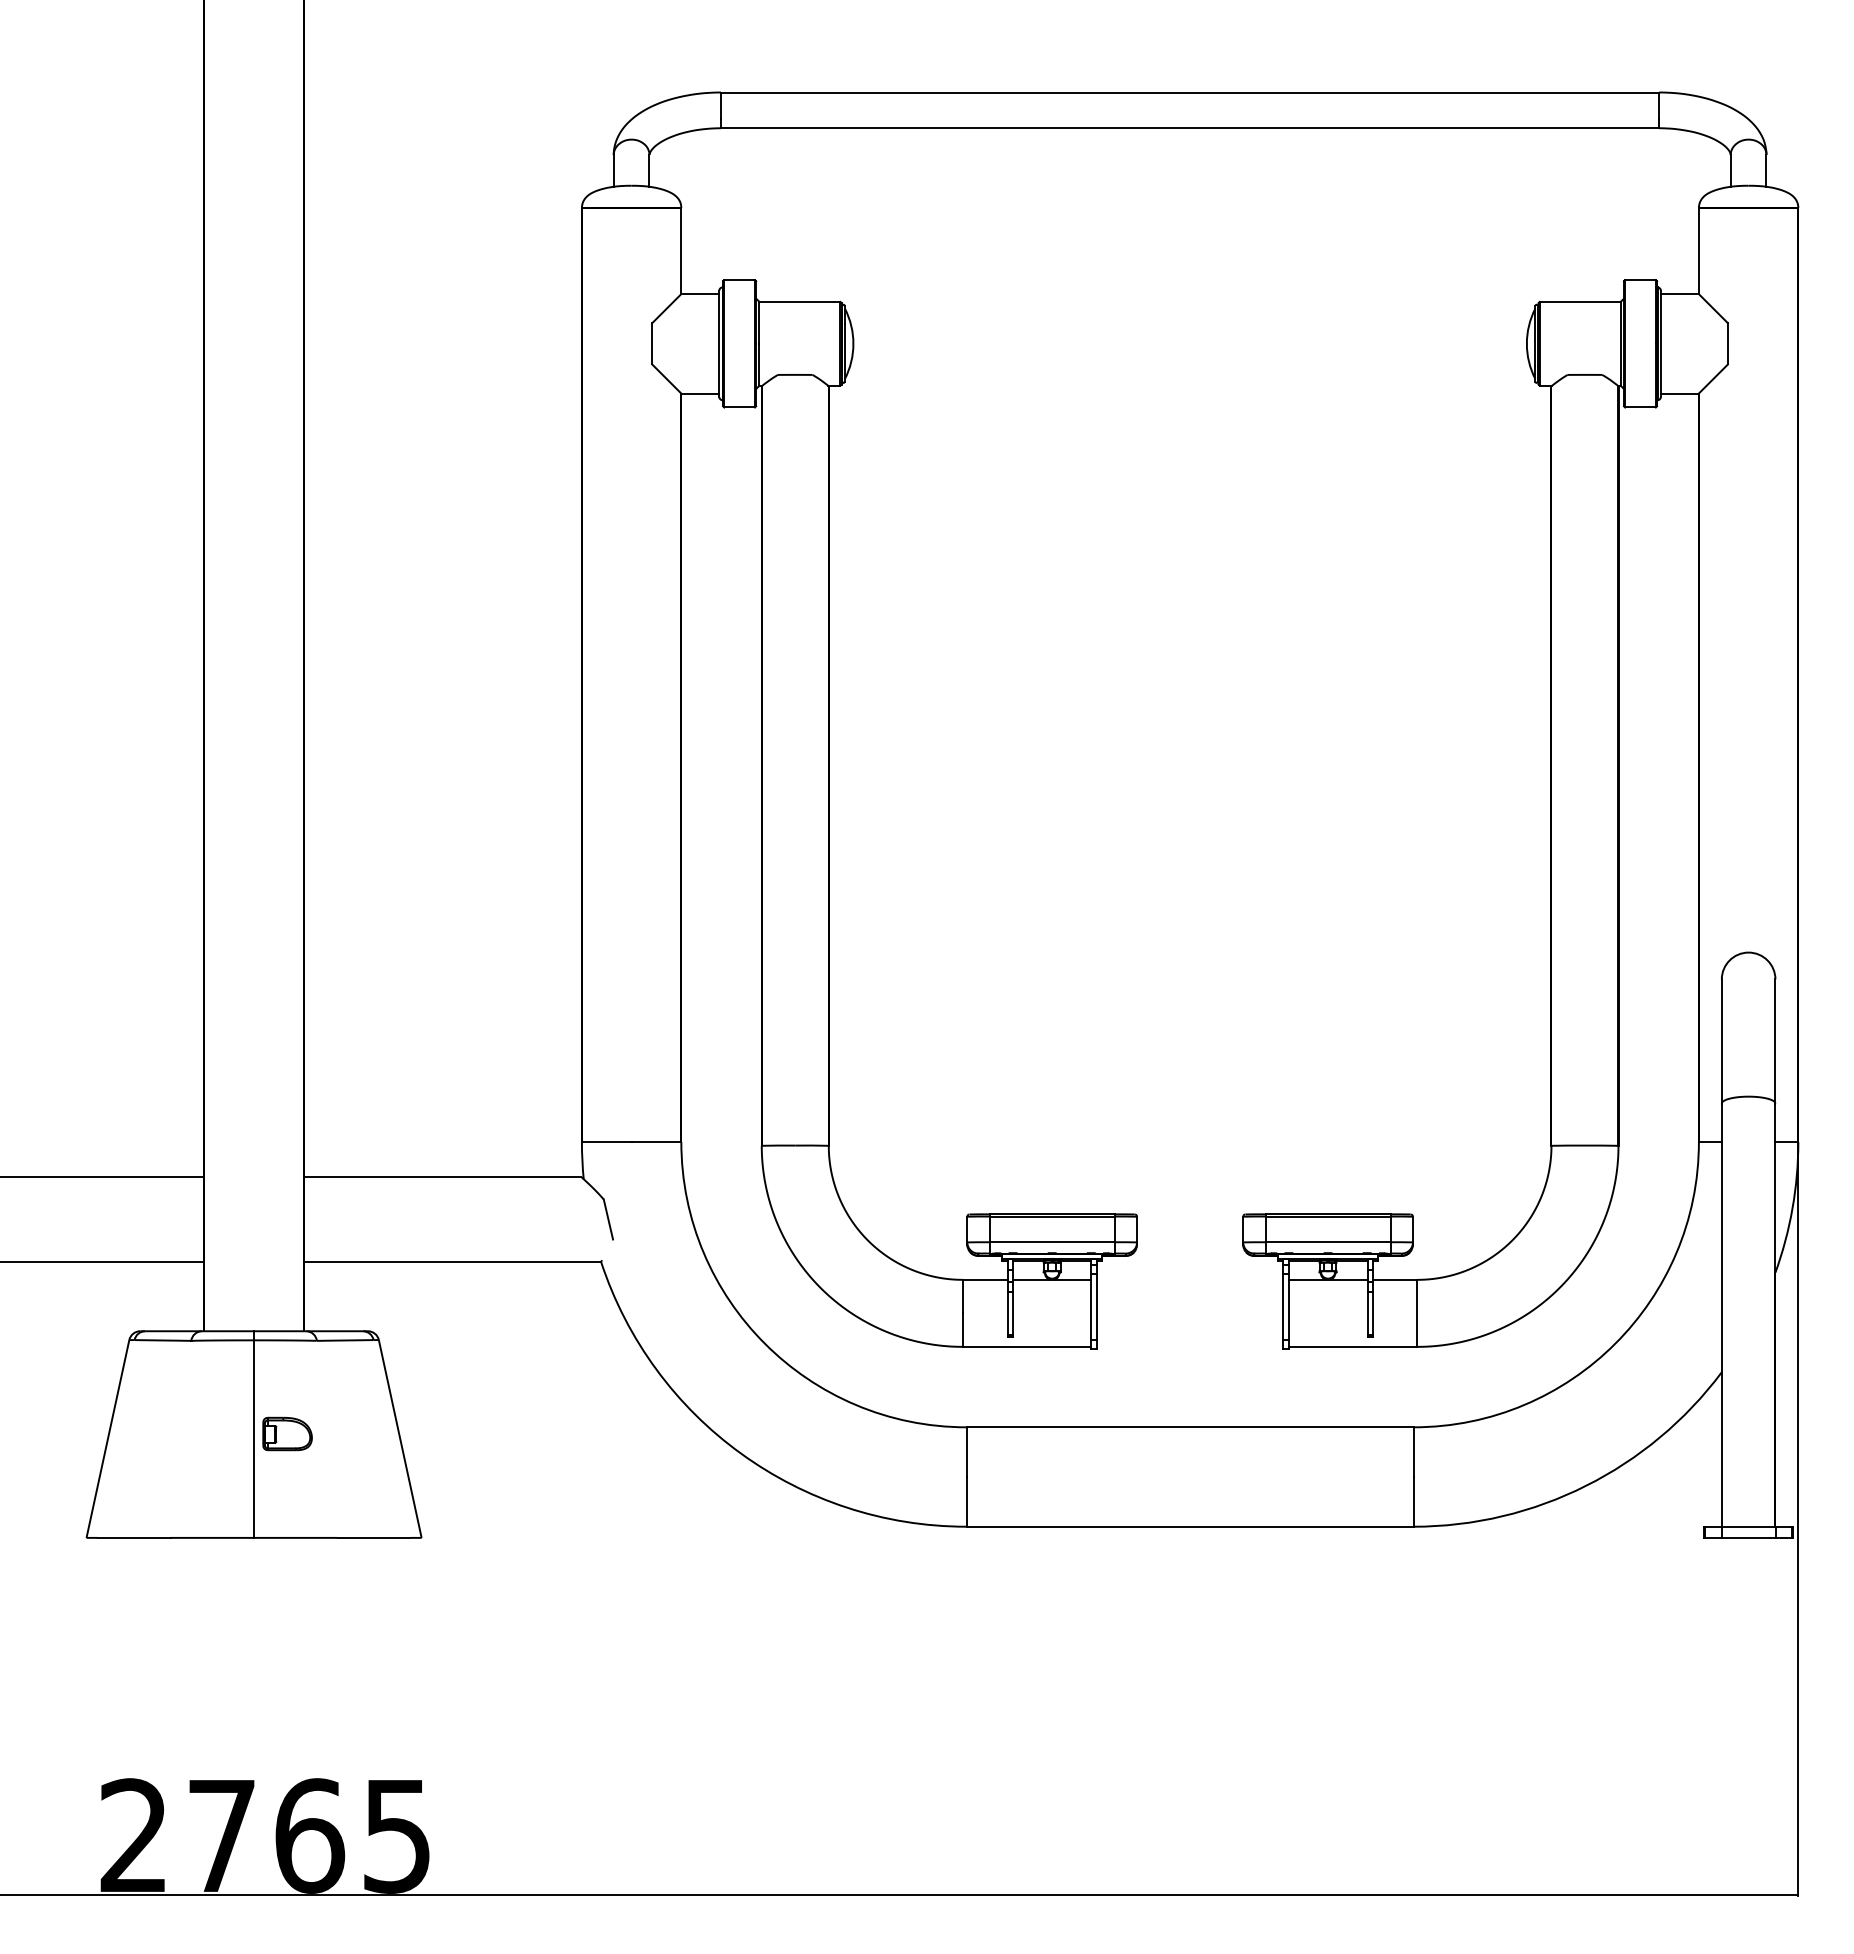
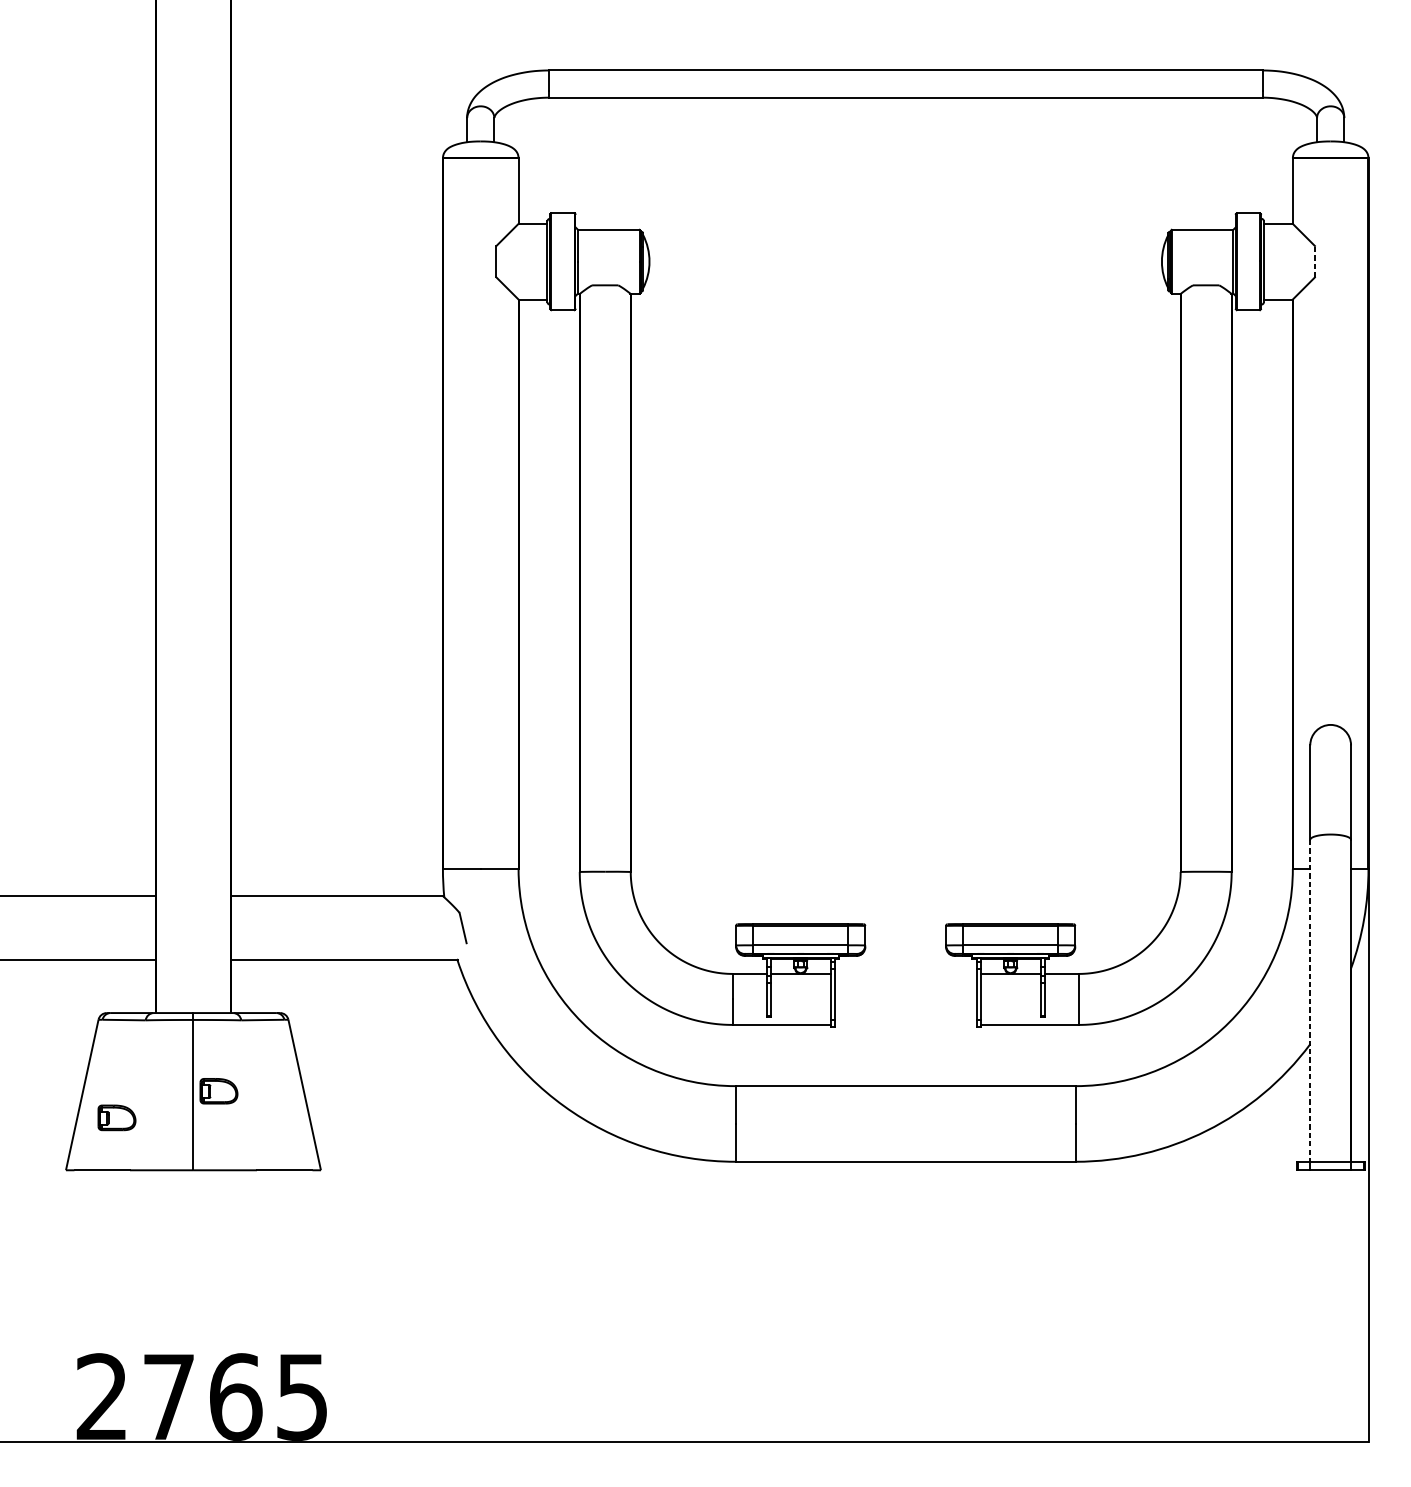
line: (1727, 343) -> (1314, 261), solid -> dashed
line: (1721, 1315) -> (1310, 1001), solid -> dashed
part: (153, 1468) -> (116, 1117), added

